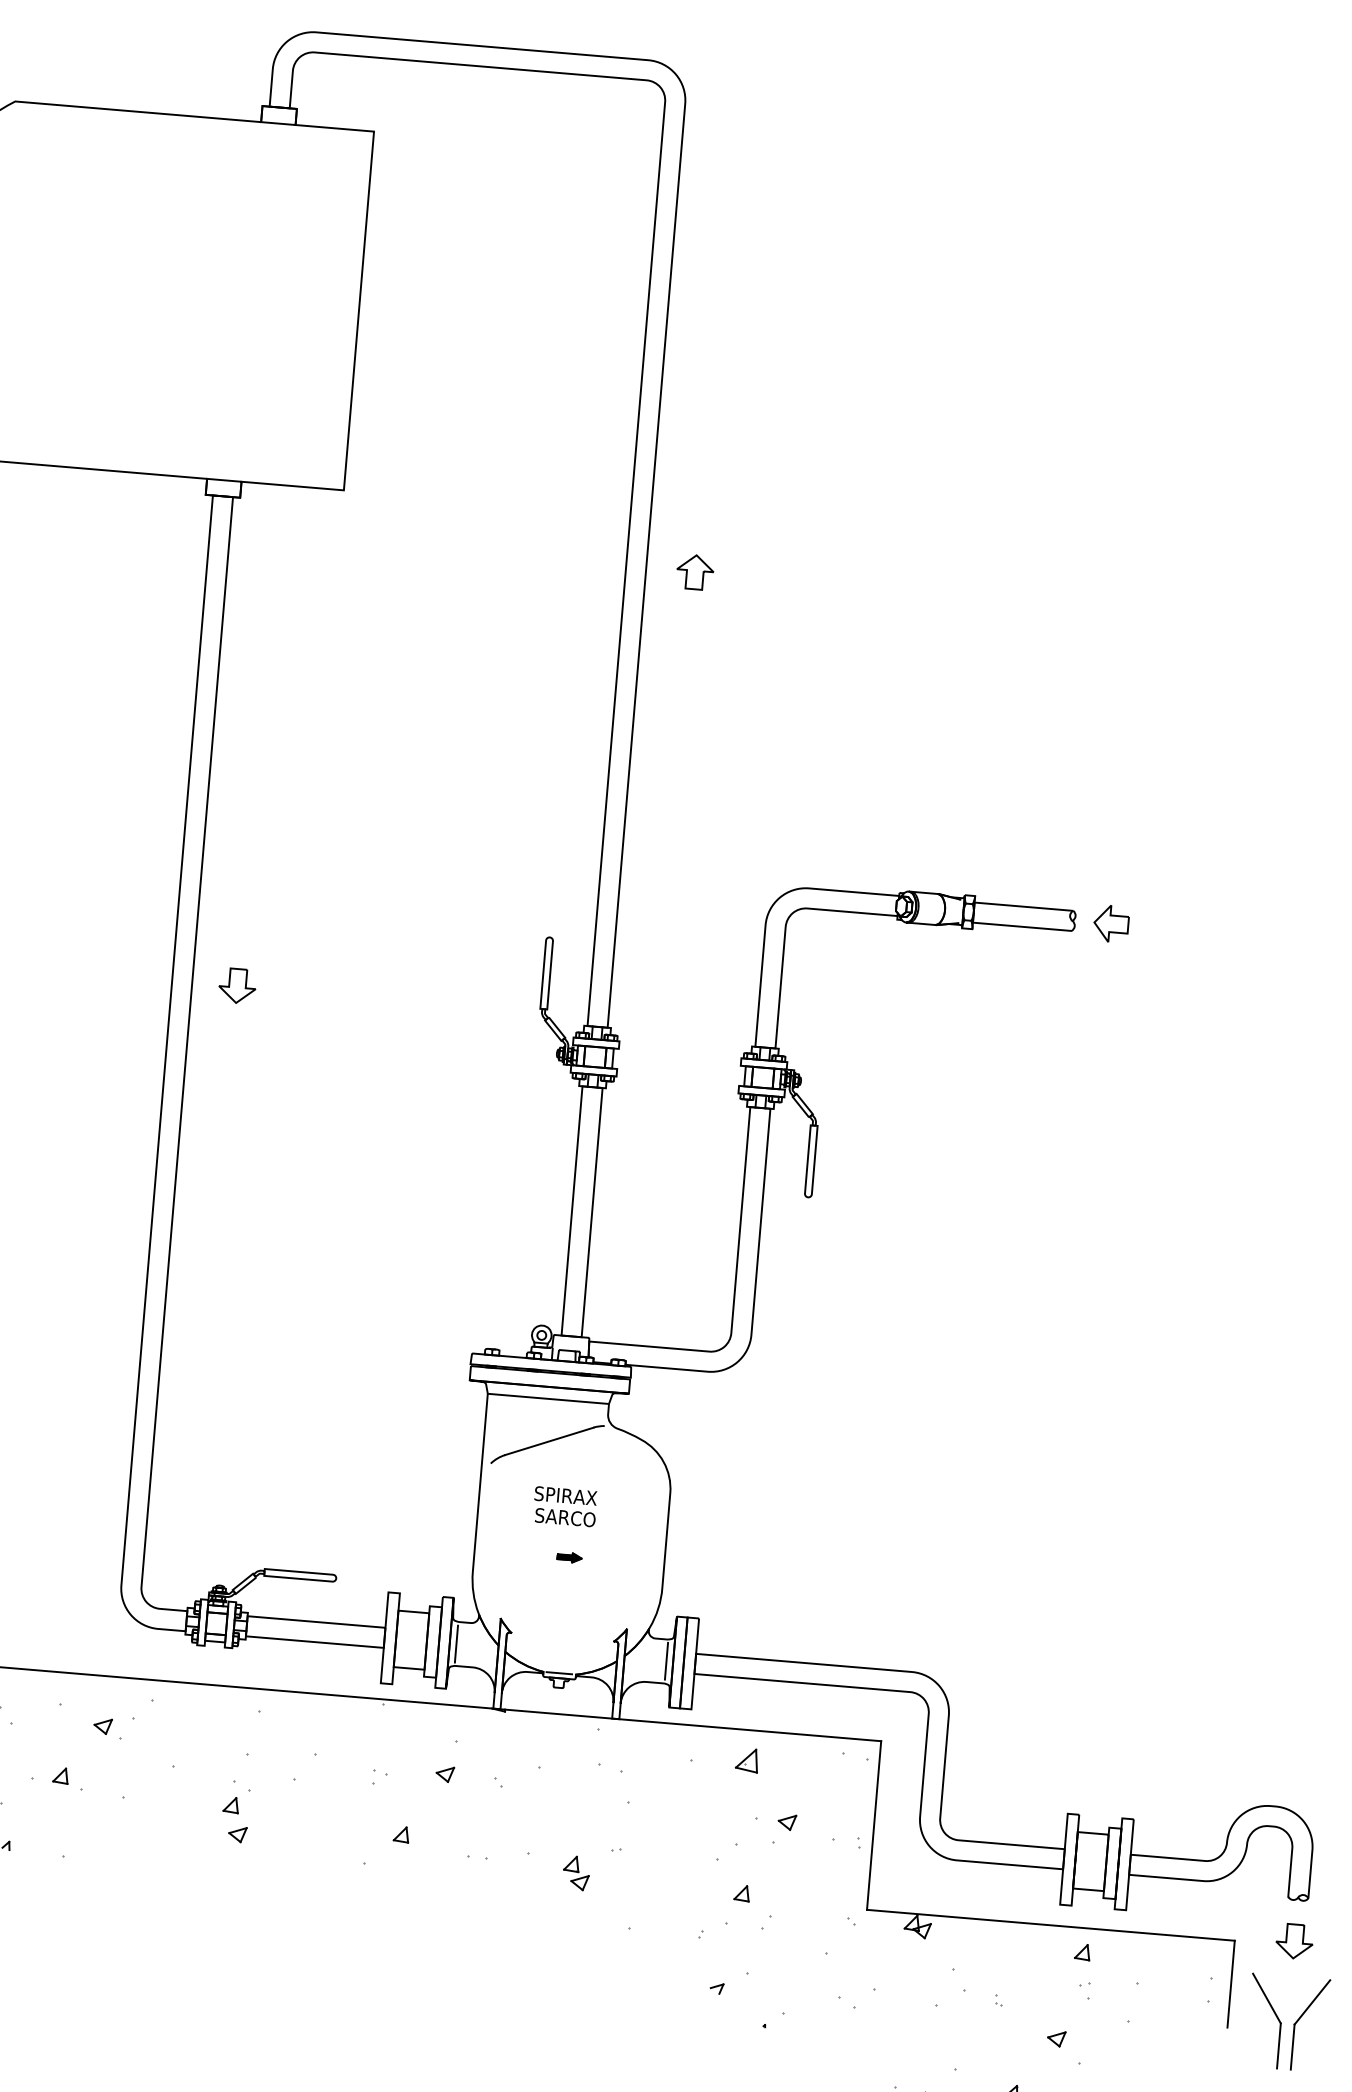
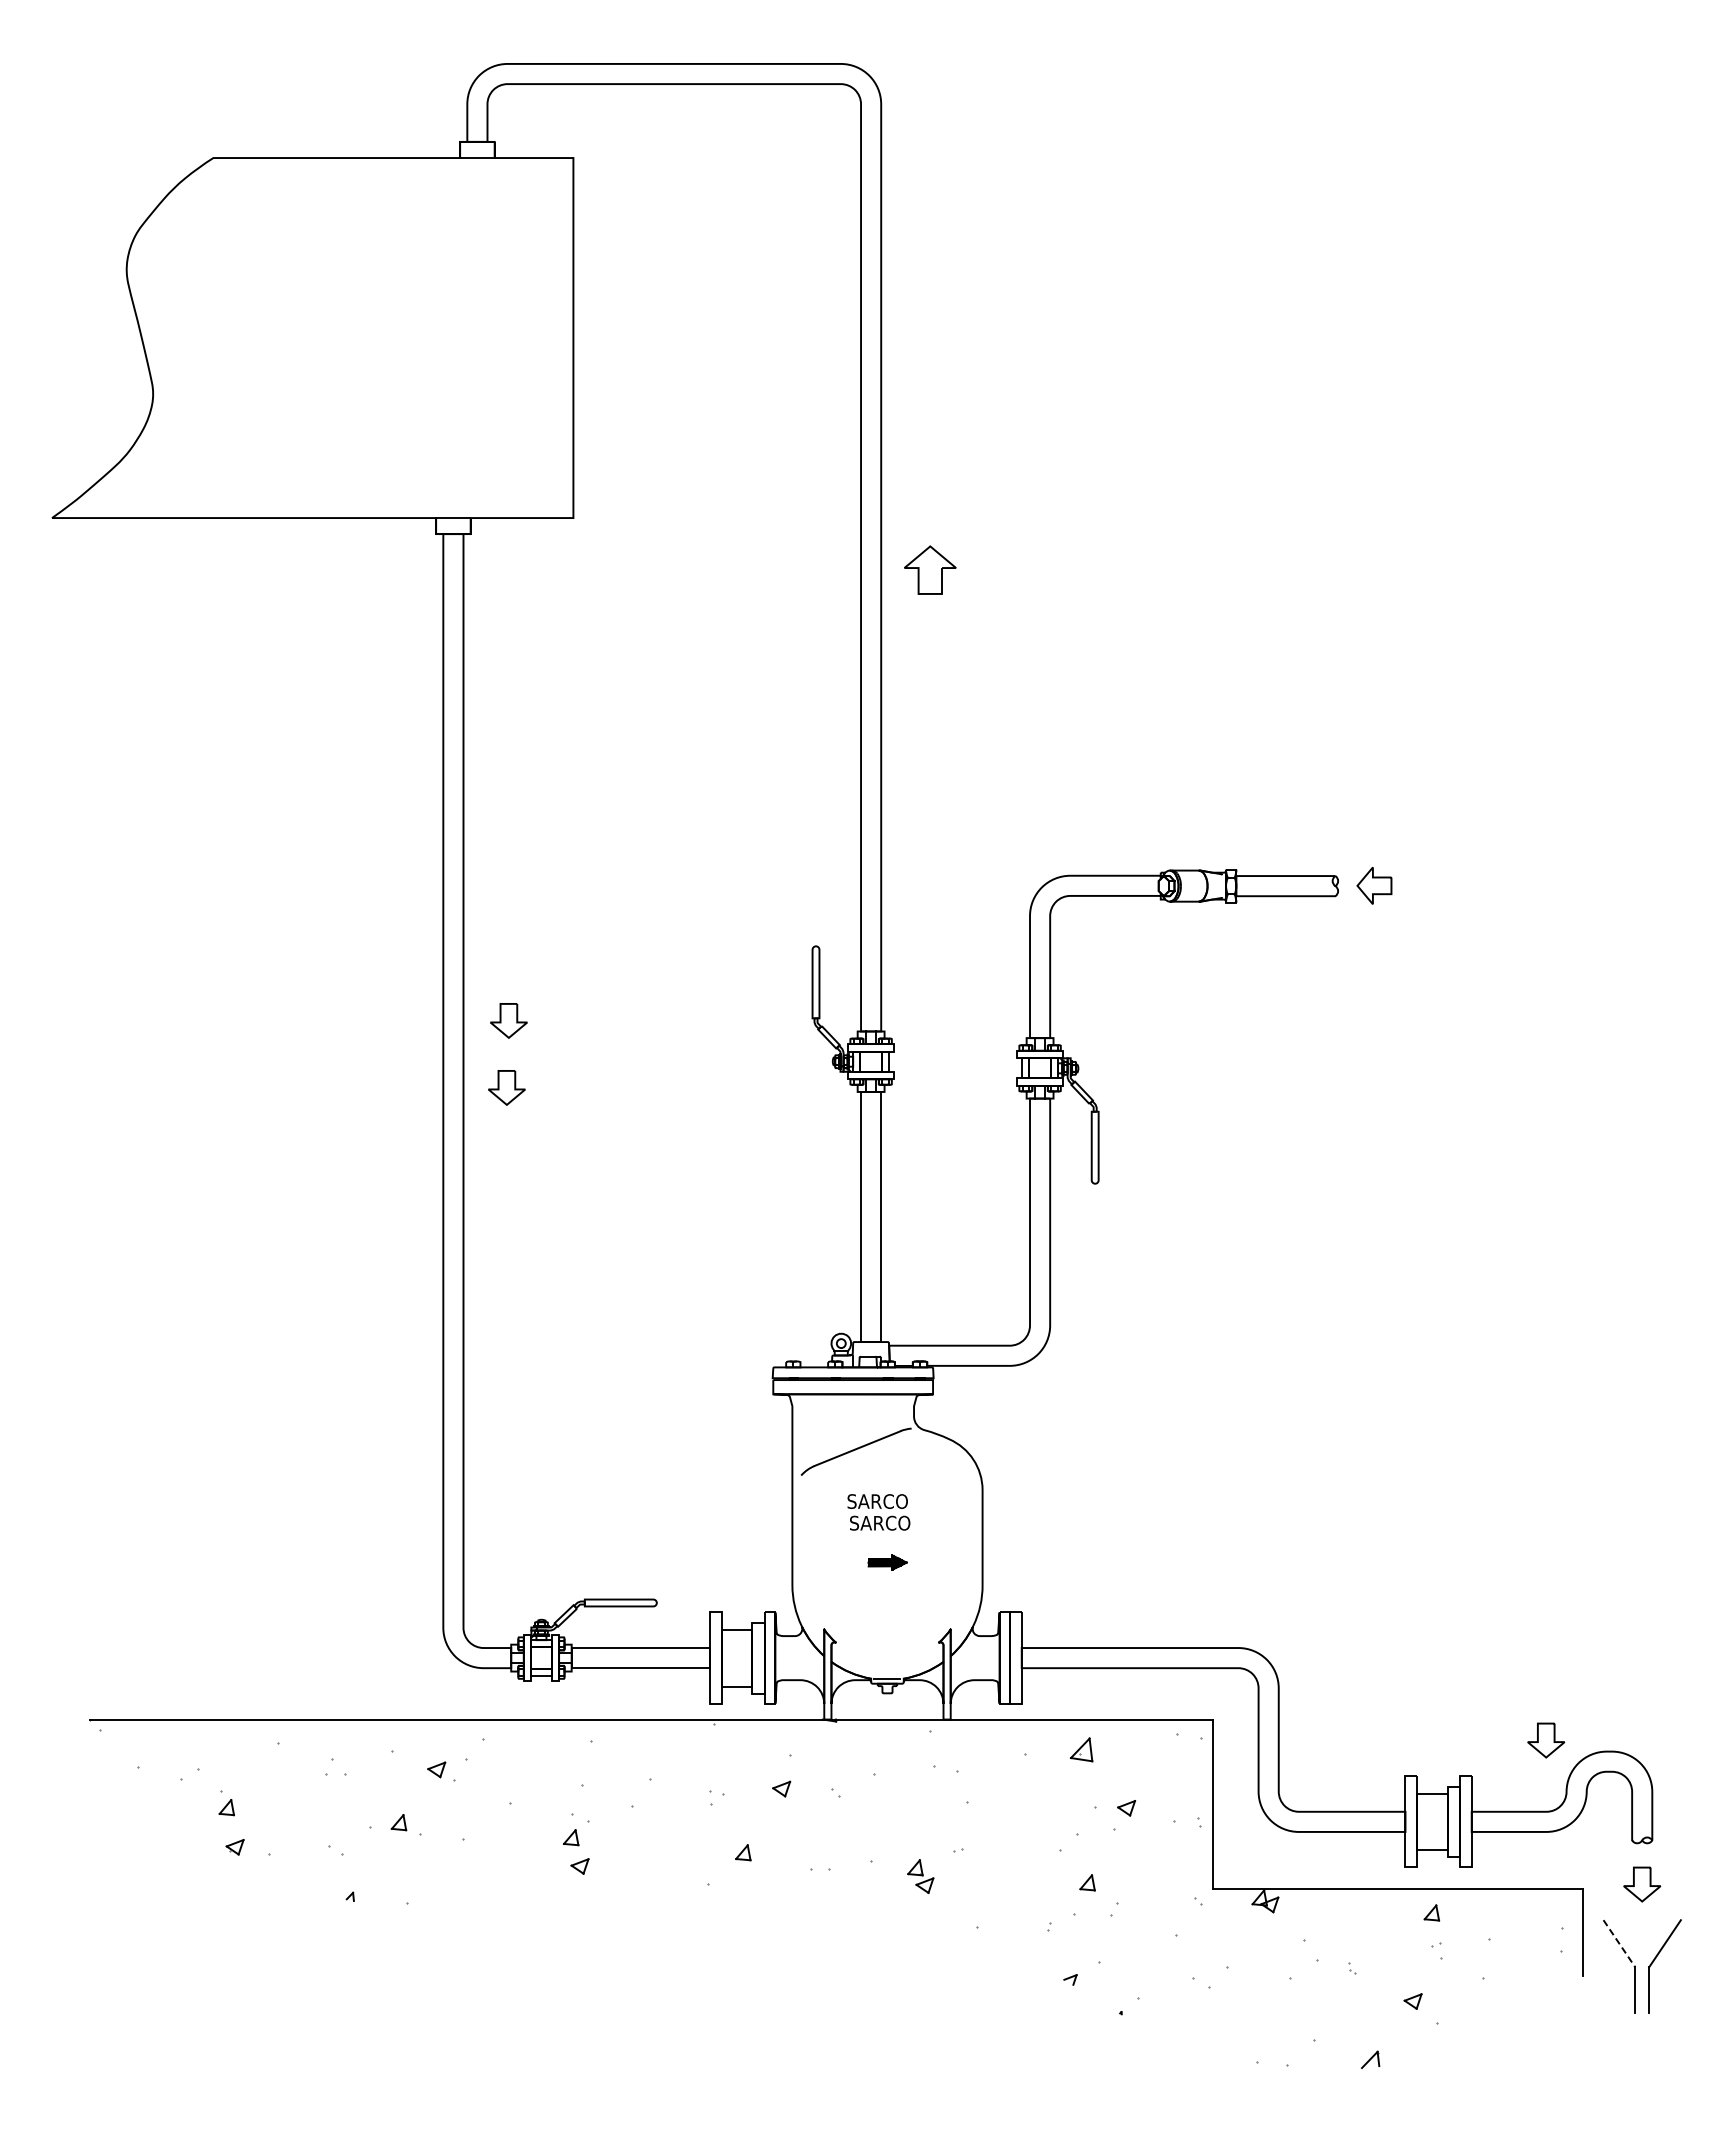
part: (695, 572) -> (930, 570), size x1.4
part: (229, 1052) -> (506, 1087), added
line: (547, 1399) -> (852, 1406), removed
text: (570, 1496) -> (883, 1501), SPIRAX -> SARCO
part: (569, 1557) -> (887, 1562), size x1.6
line: (456, 1643) -> (782, 1657), removed
line: (666, 1660) -> (992, 1657), removed
part: (1211, 1789) -> (1546, 1740), added
line: (1266, 1999) -> (1619, 1944), solid -> dashed

